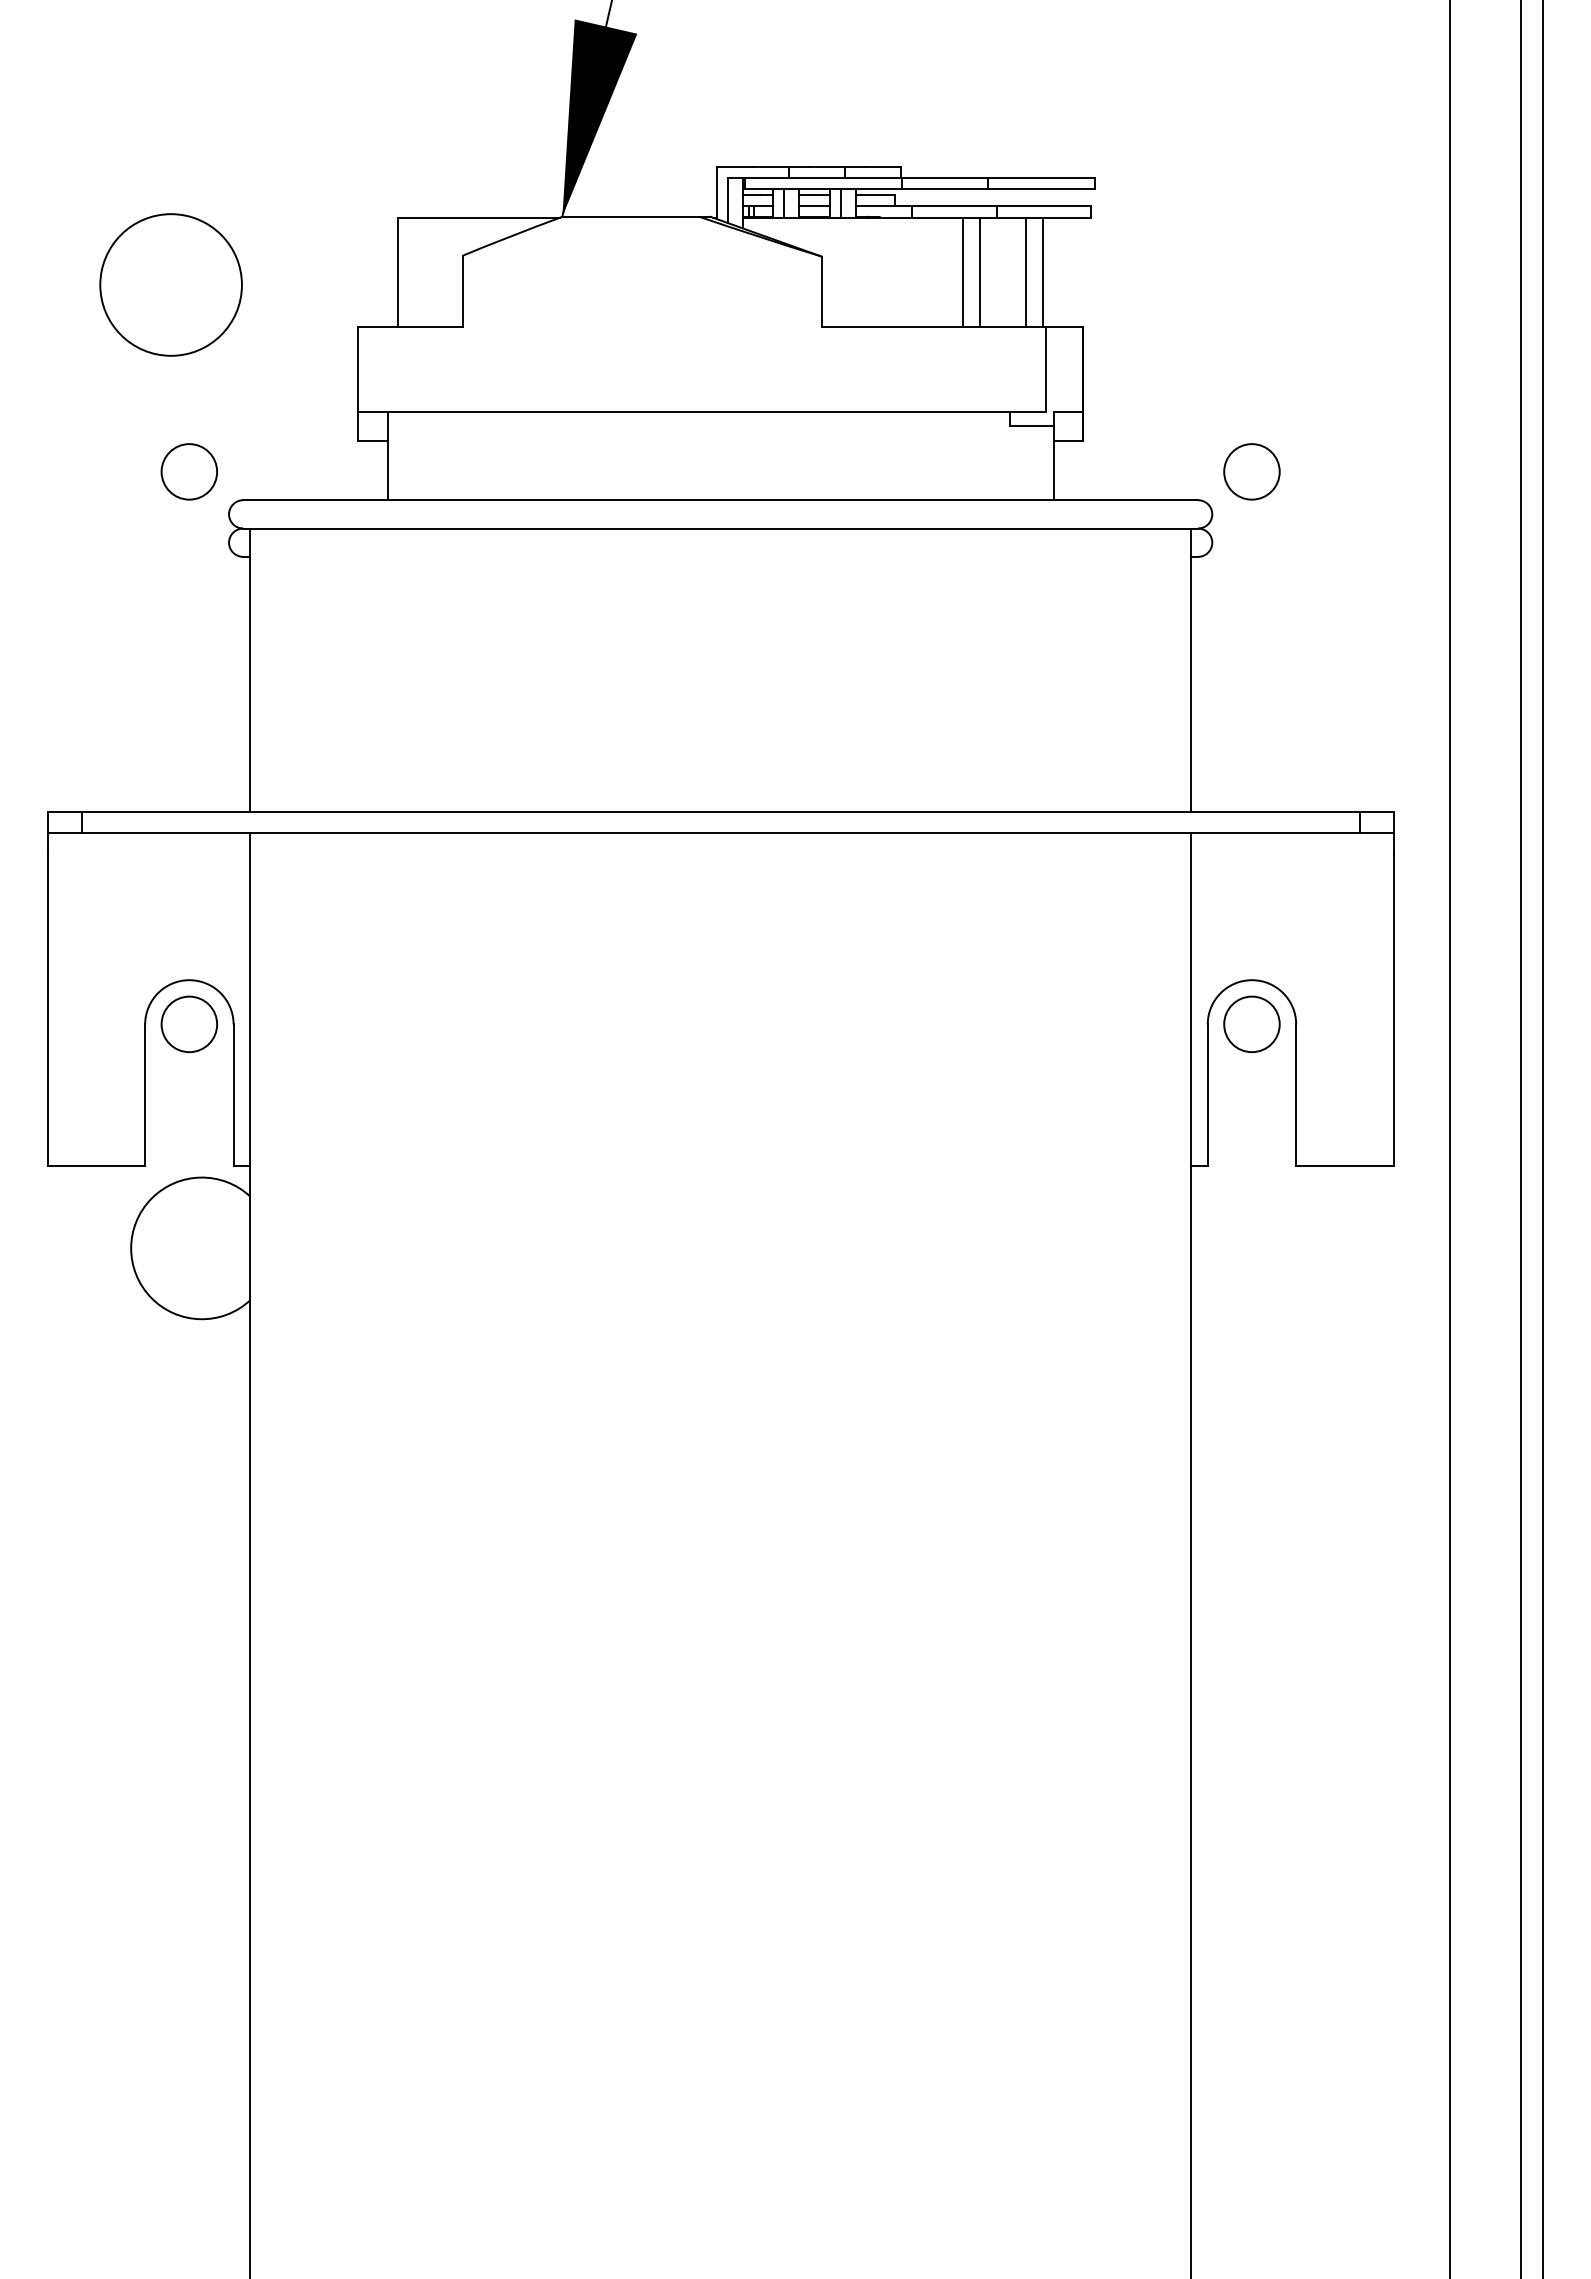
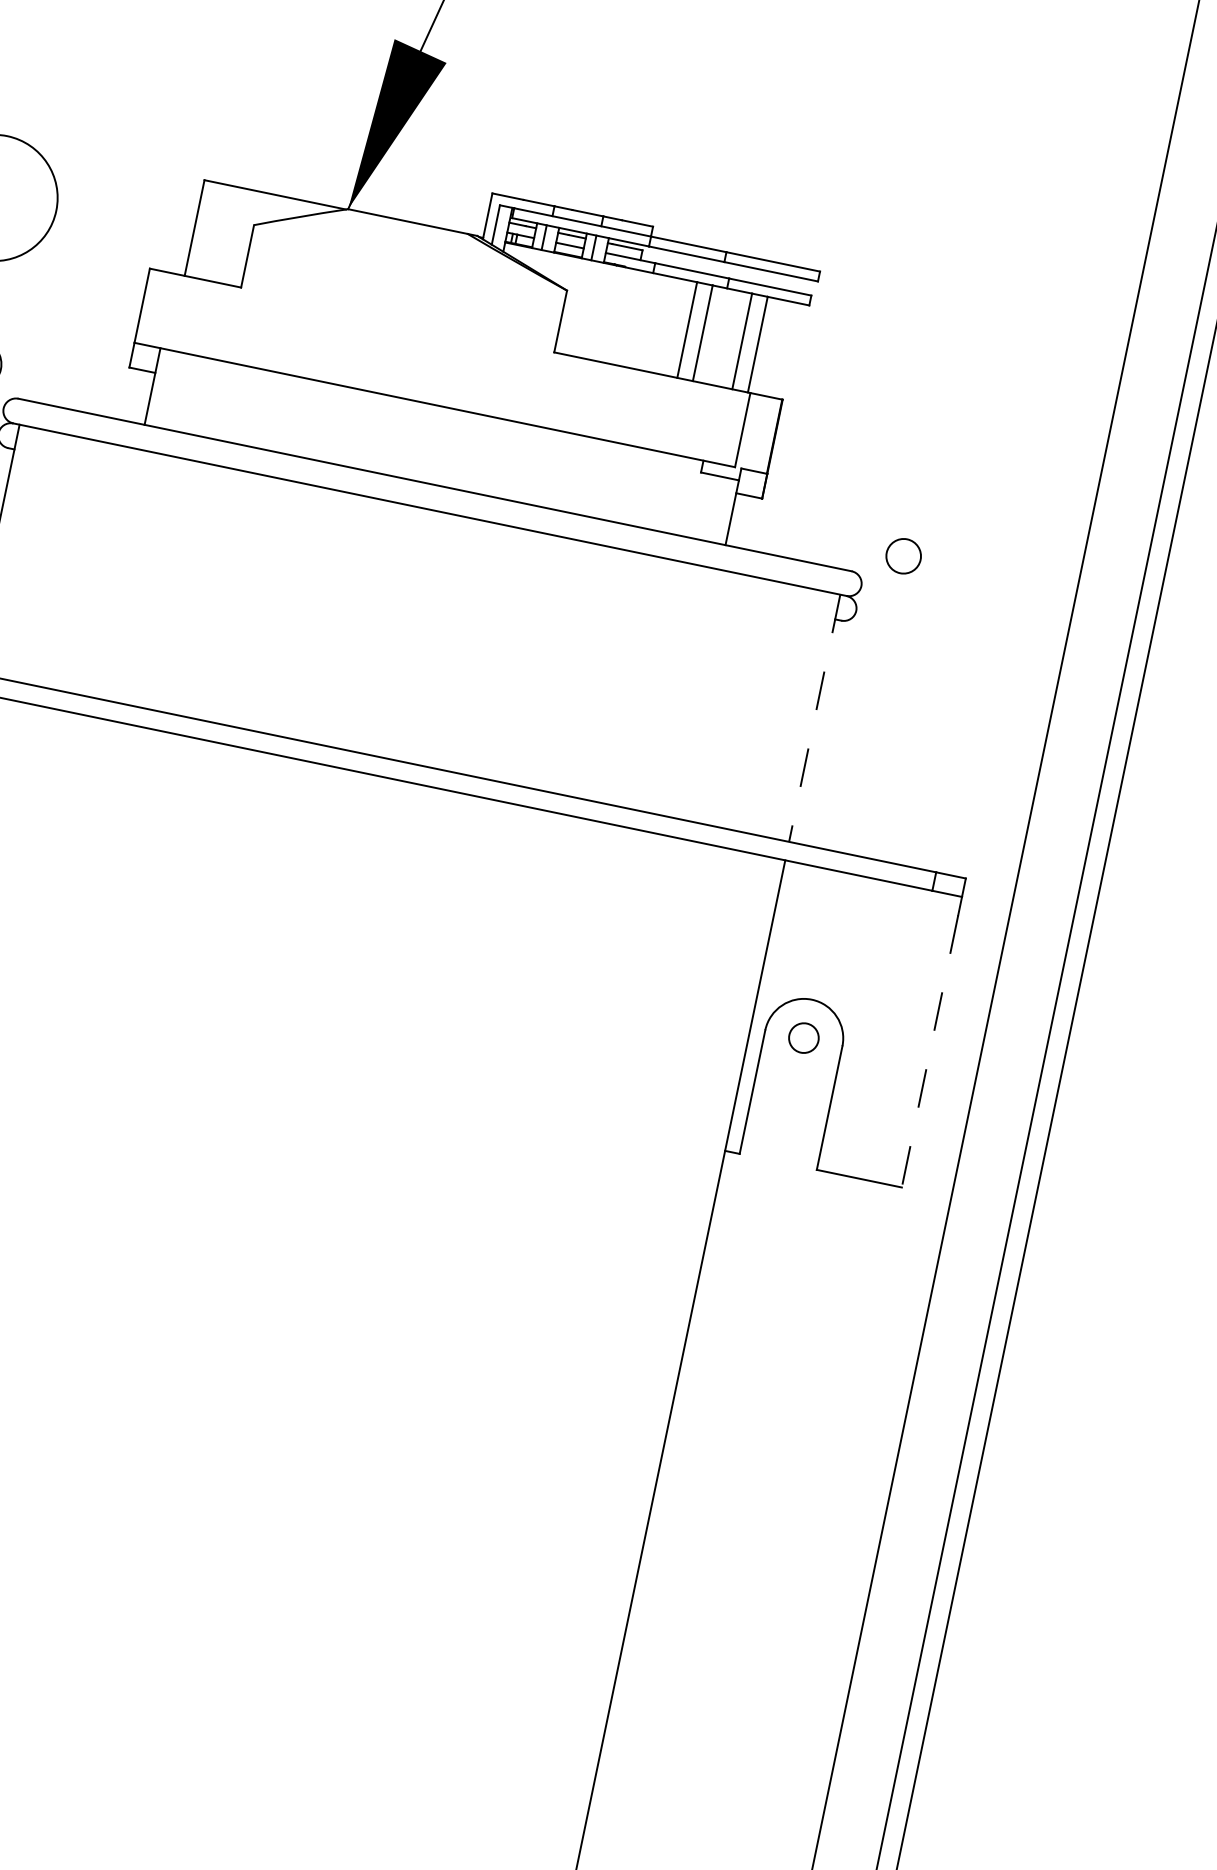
circle: (1251, 471) -> (903, 555), size x0.7
line: (1191, 670) -> (815, 718), solid -> dashed
line: (1393, 1010) -> (929, 1051), solid -> dashed
circle: (1251, 1023) -> (803, 1037), size x0.6

